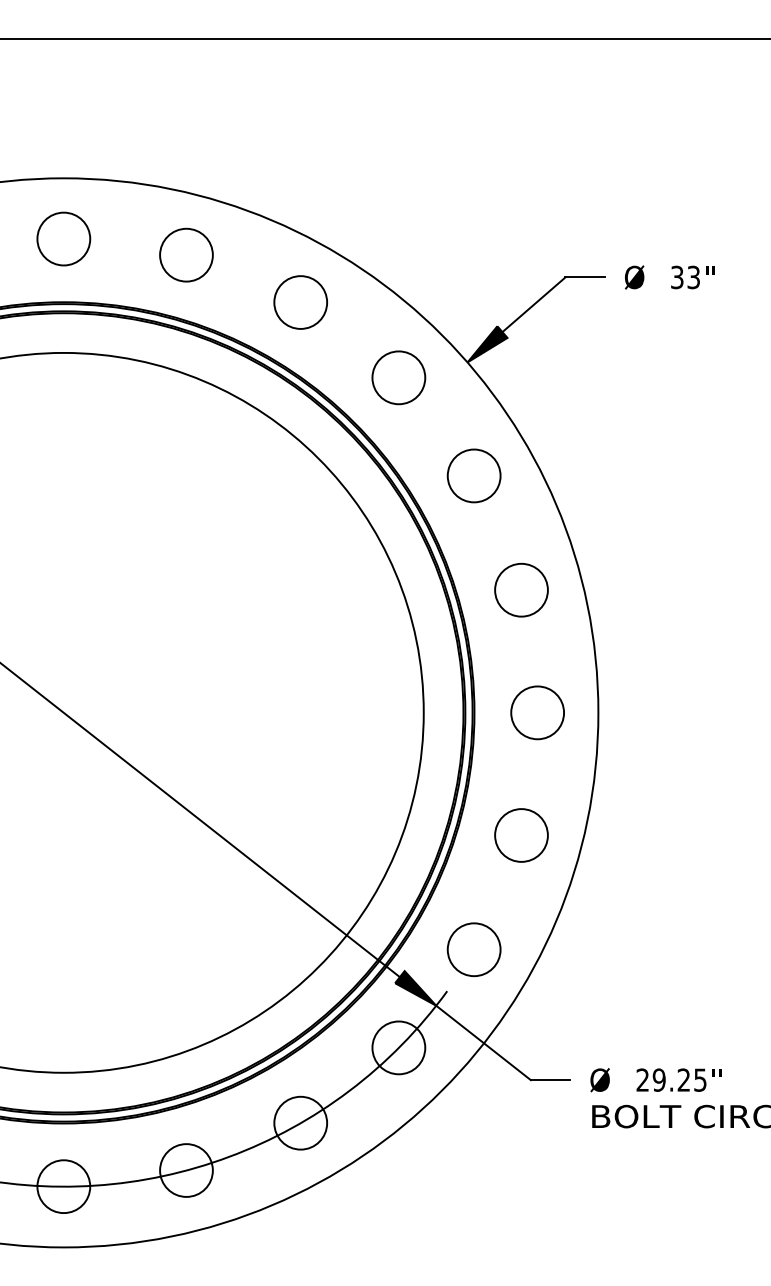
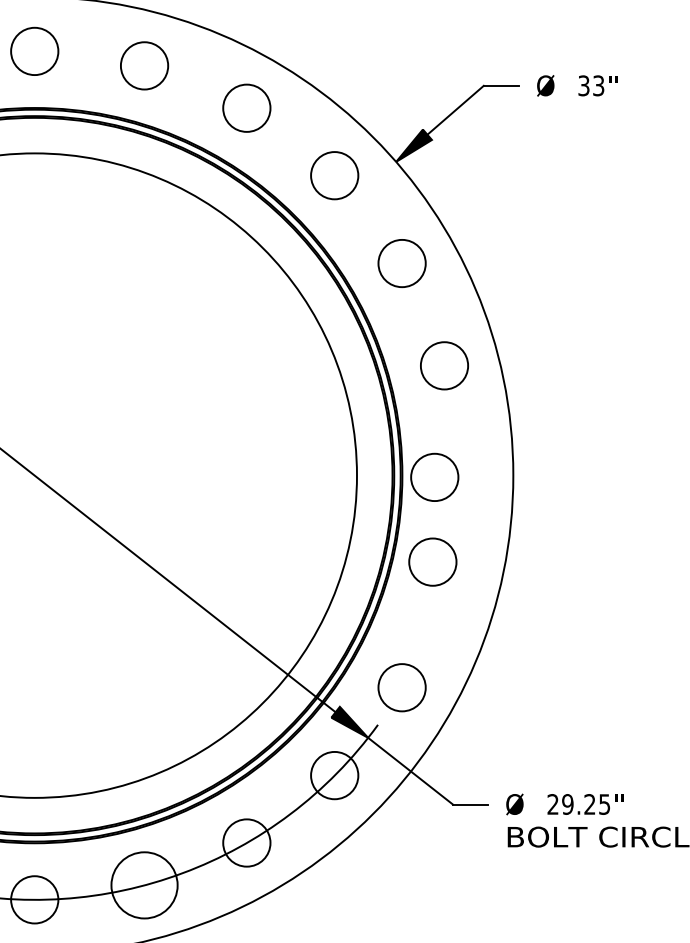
circle: (537, 712) -> (434, 477), moved
circle: (521, 835) -> (432, 562), moved
circle: (186, 1170) -> (144, 885), size x1.4

